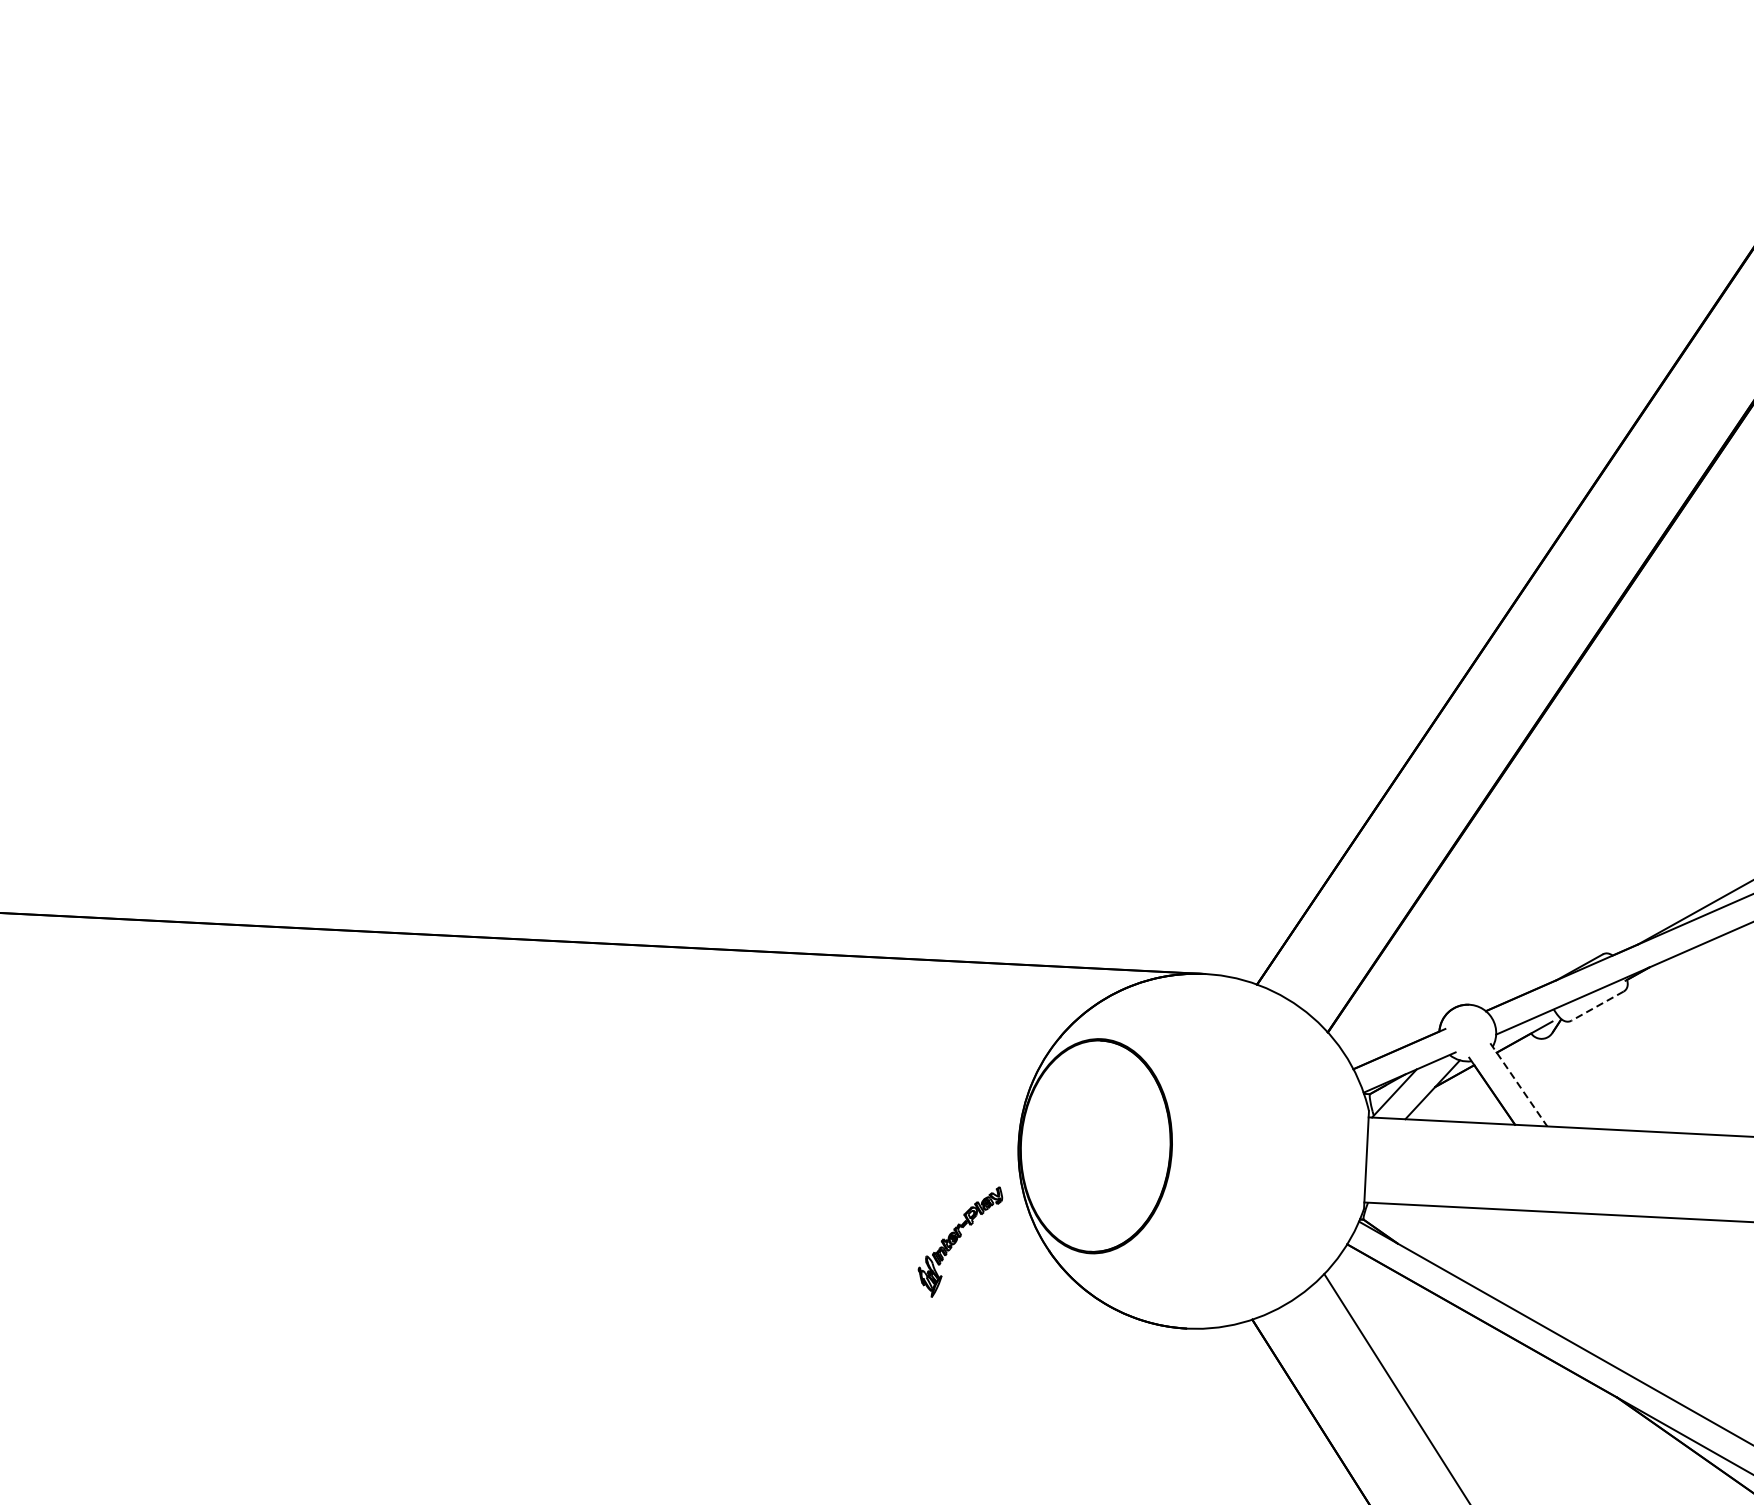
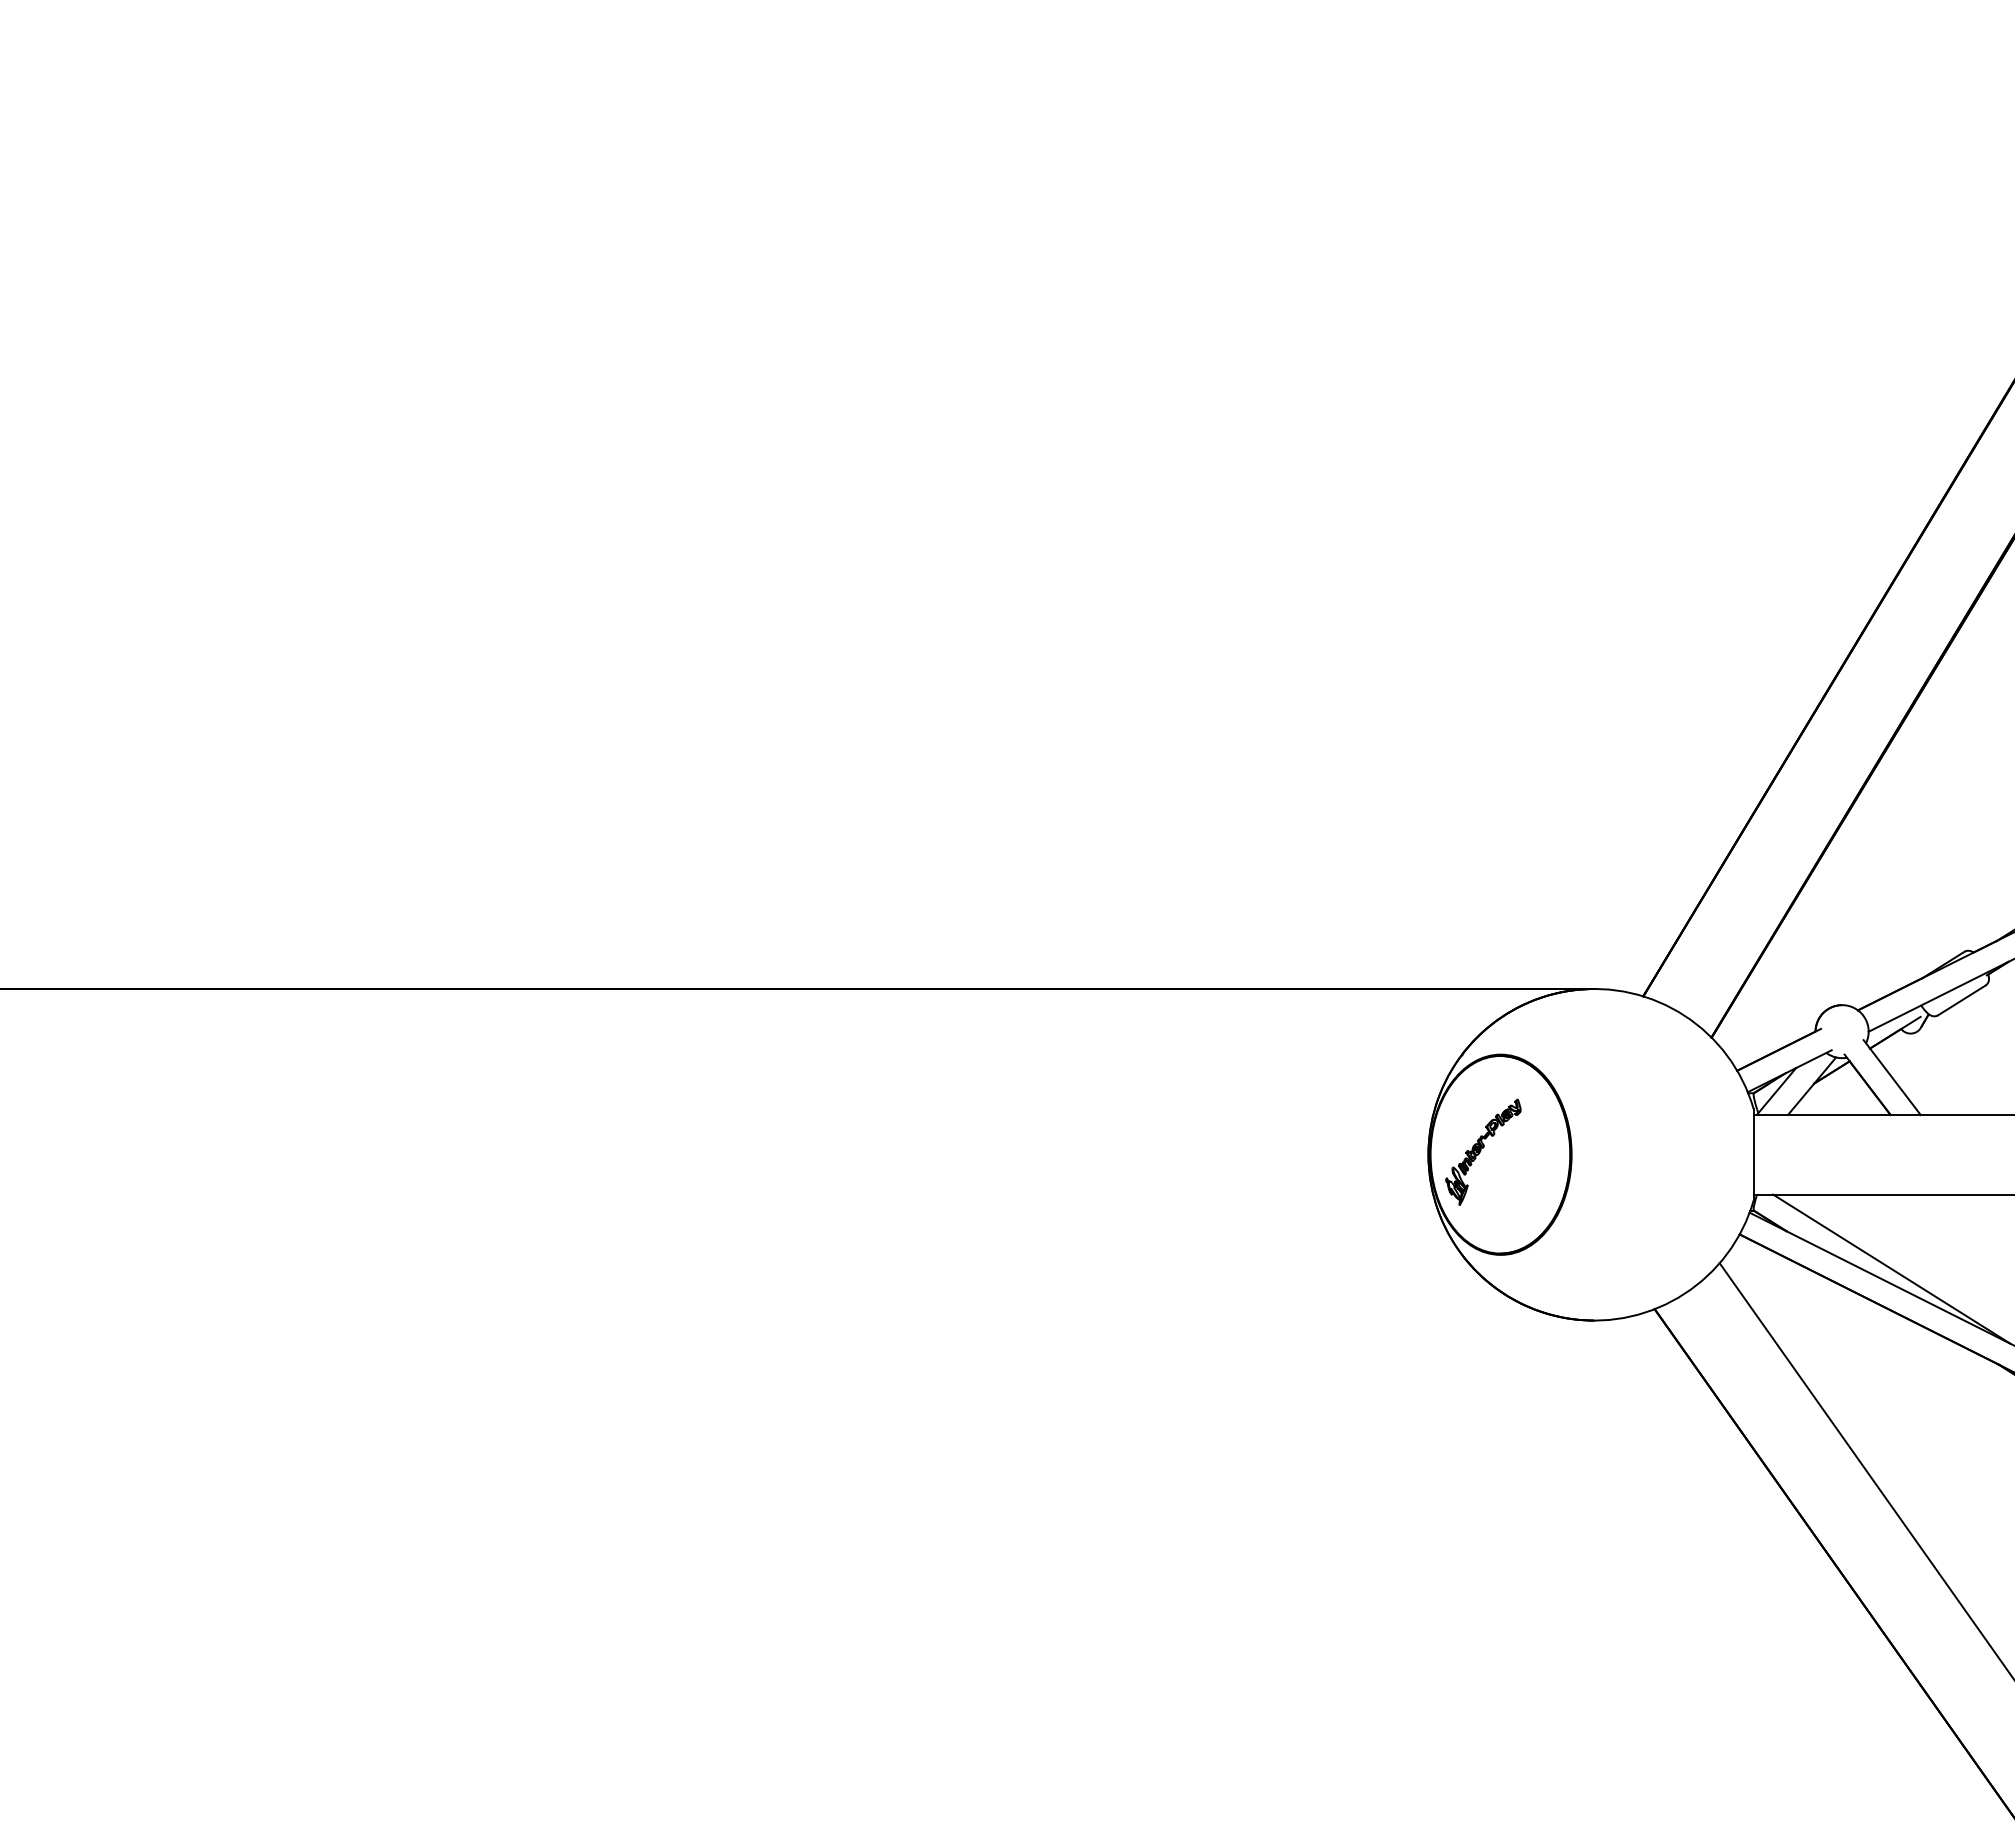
line: (1597, 1006) -> (1961, 1000), dashed -> solid
line: (1519, 1084) -> (1892, 1077), dashed -> solid
part: (960, 1240) -> (1483, 1151), moved
line: (1507, 1289) -> (1891, 1268), added

